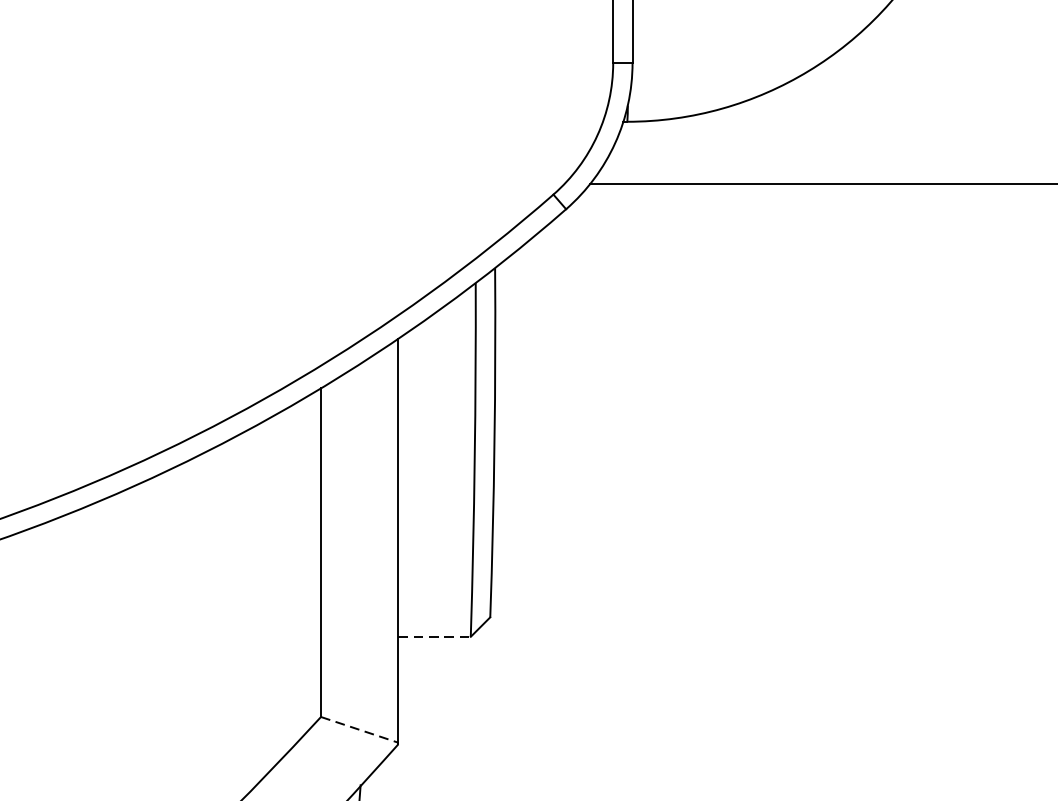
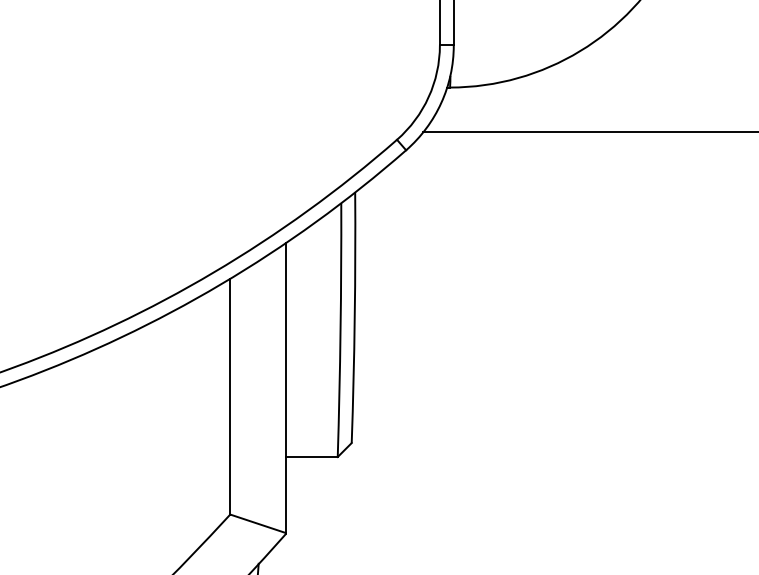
line: (434, 637) -> (311, 457), dashed -> solid
line: (360, 729) -> (258, 523), dashed -> solid

